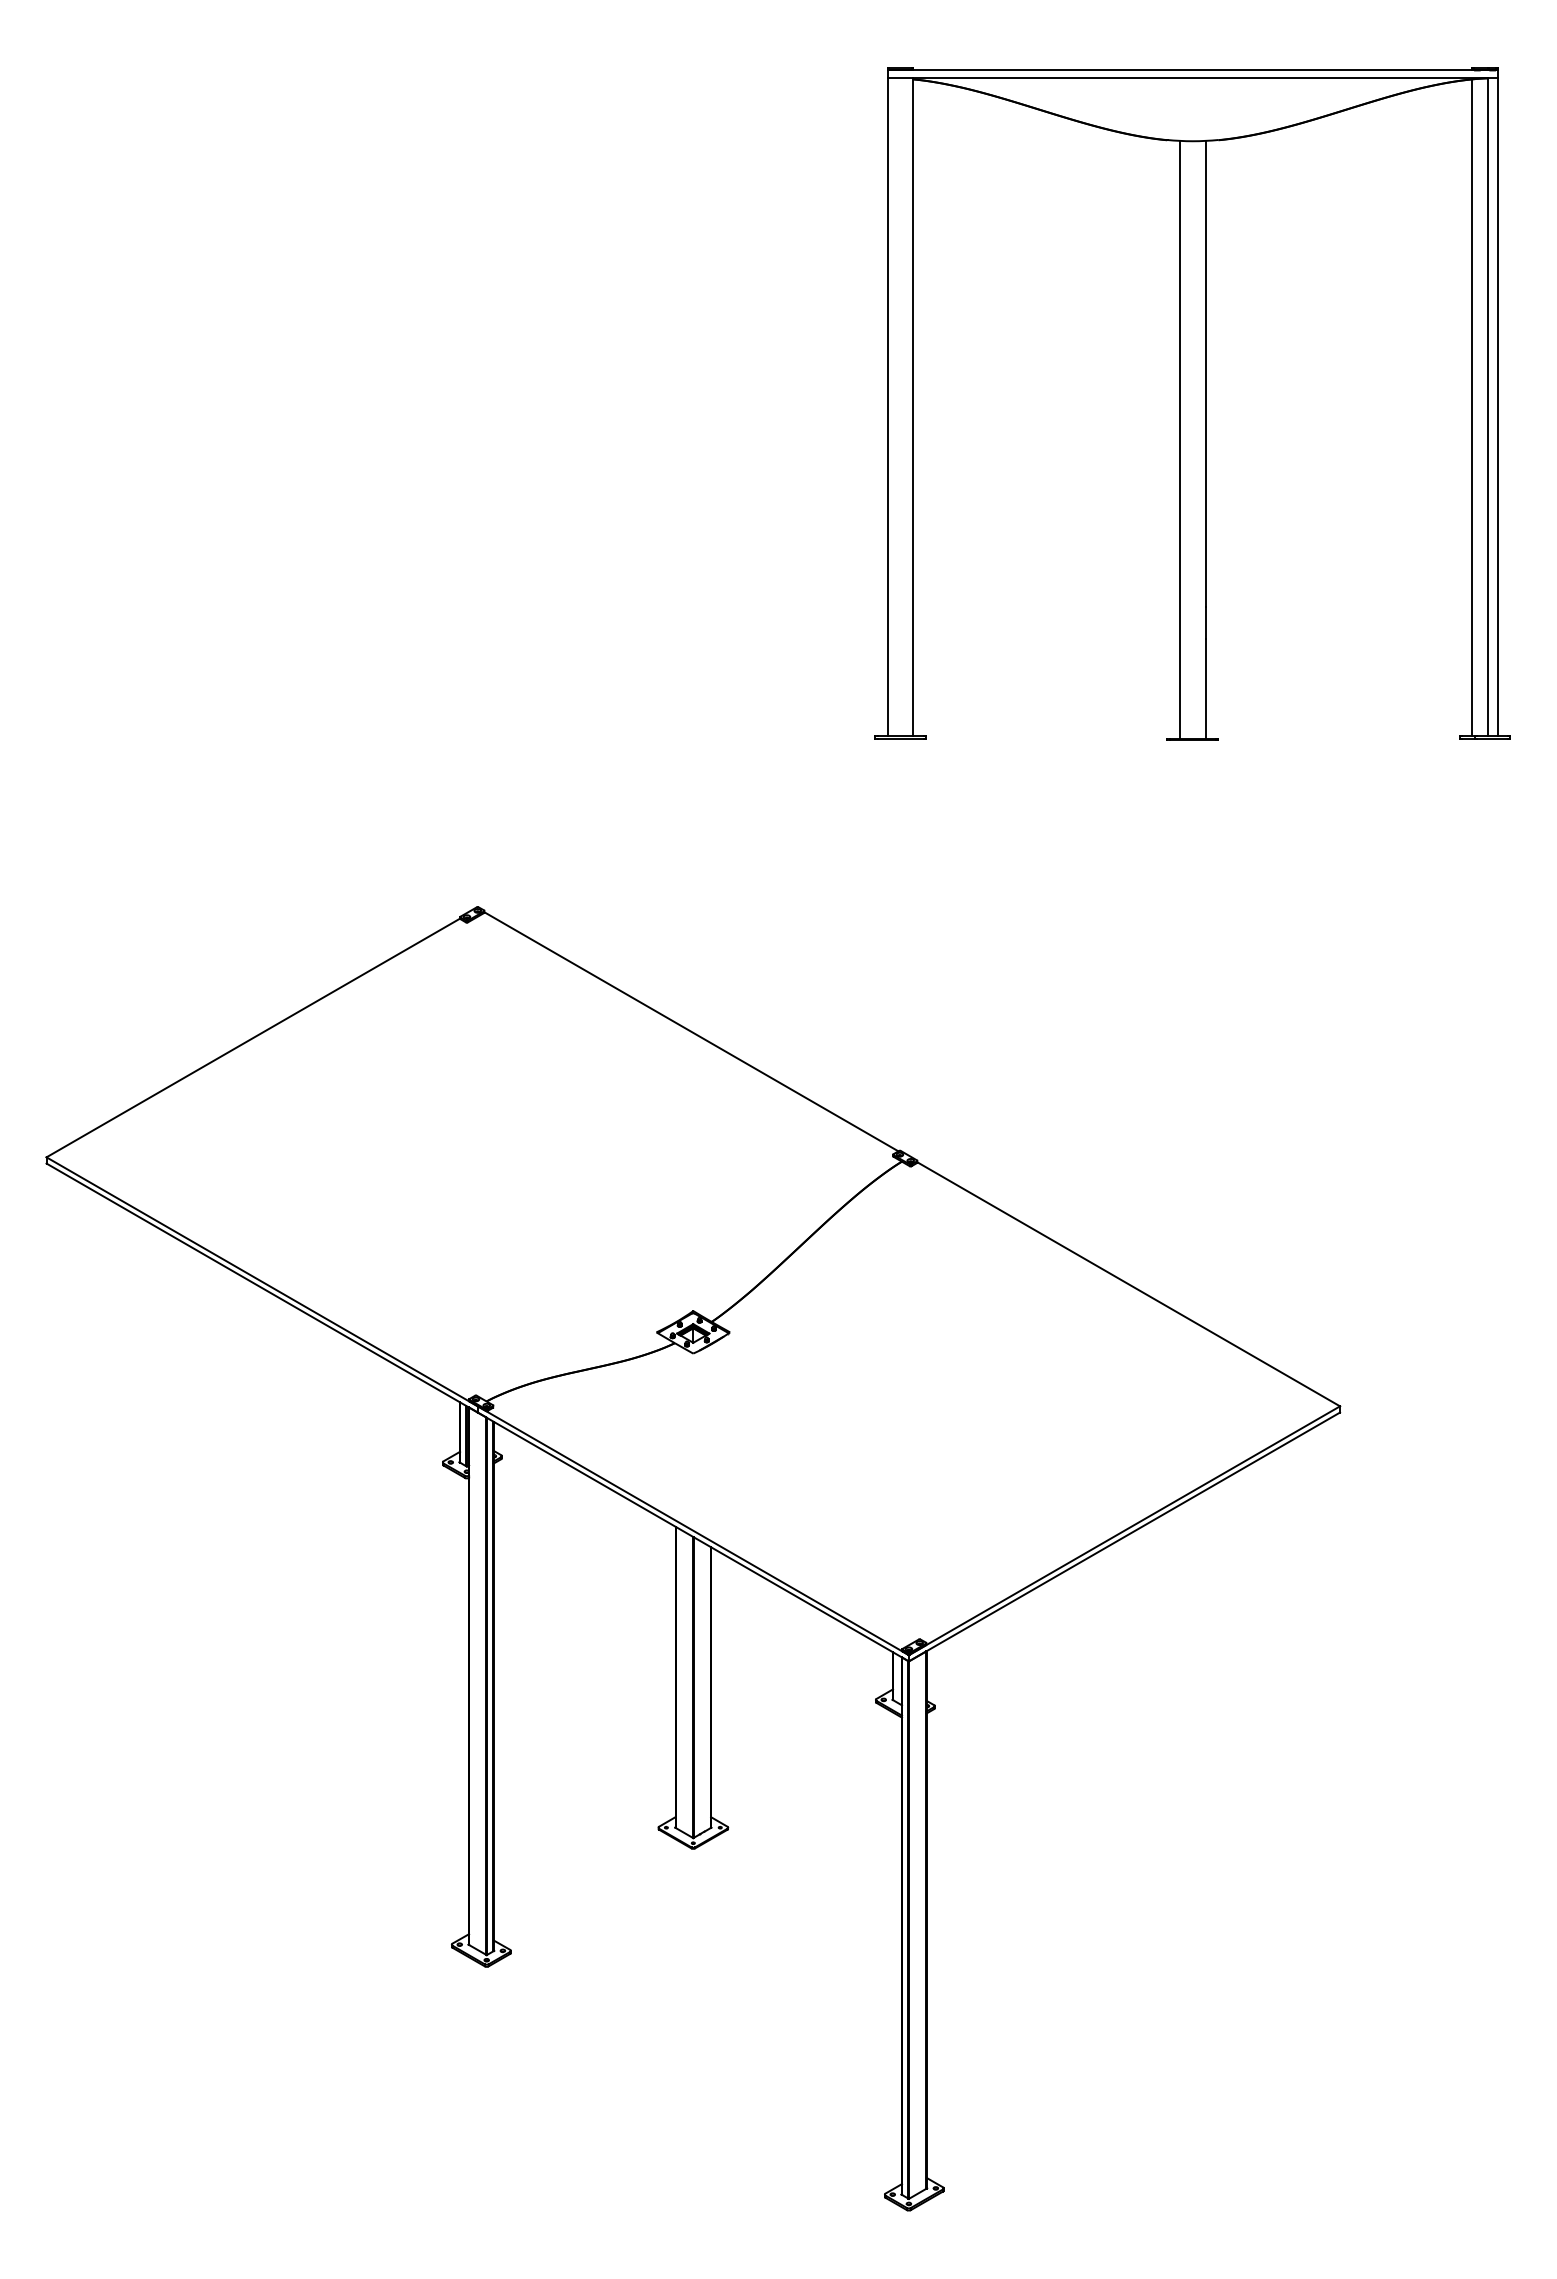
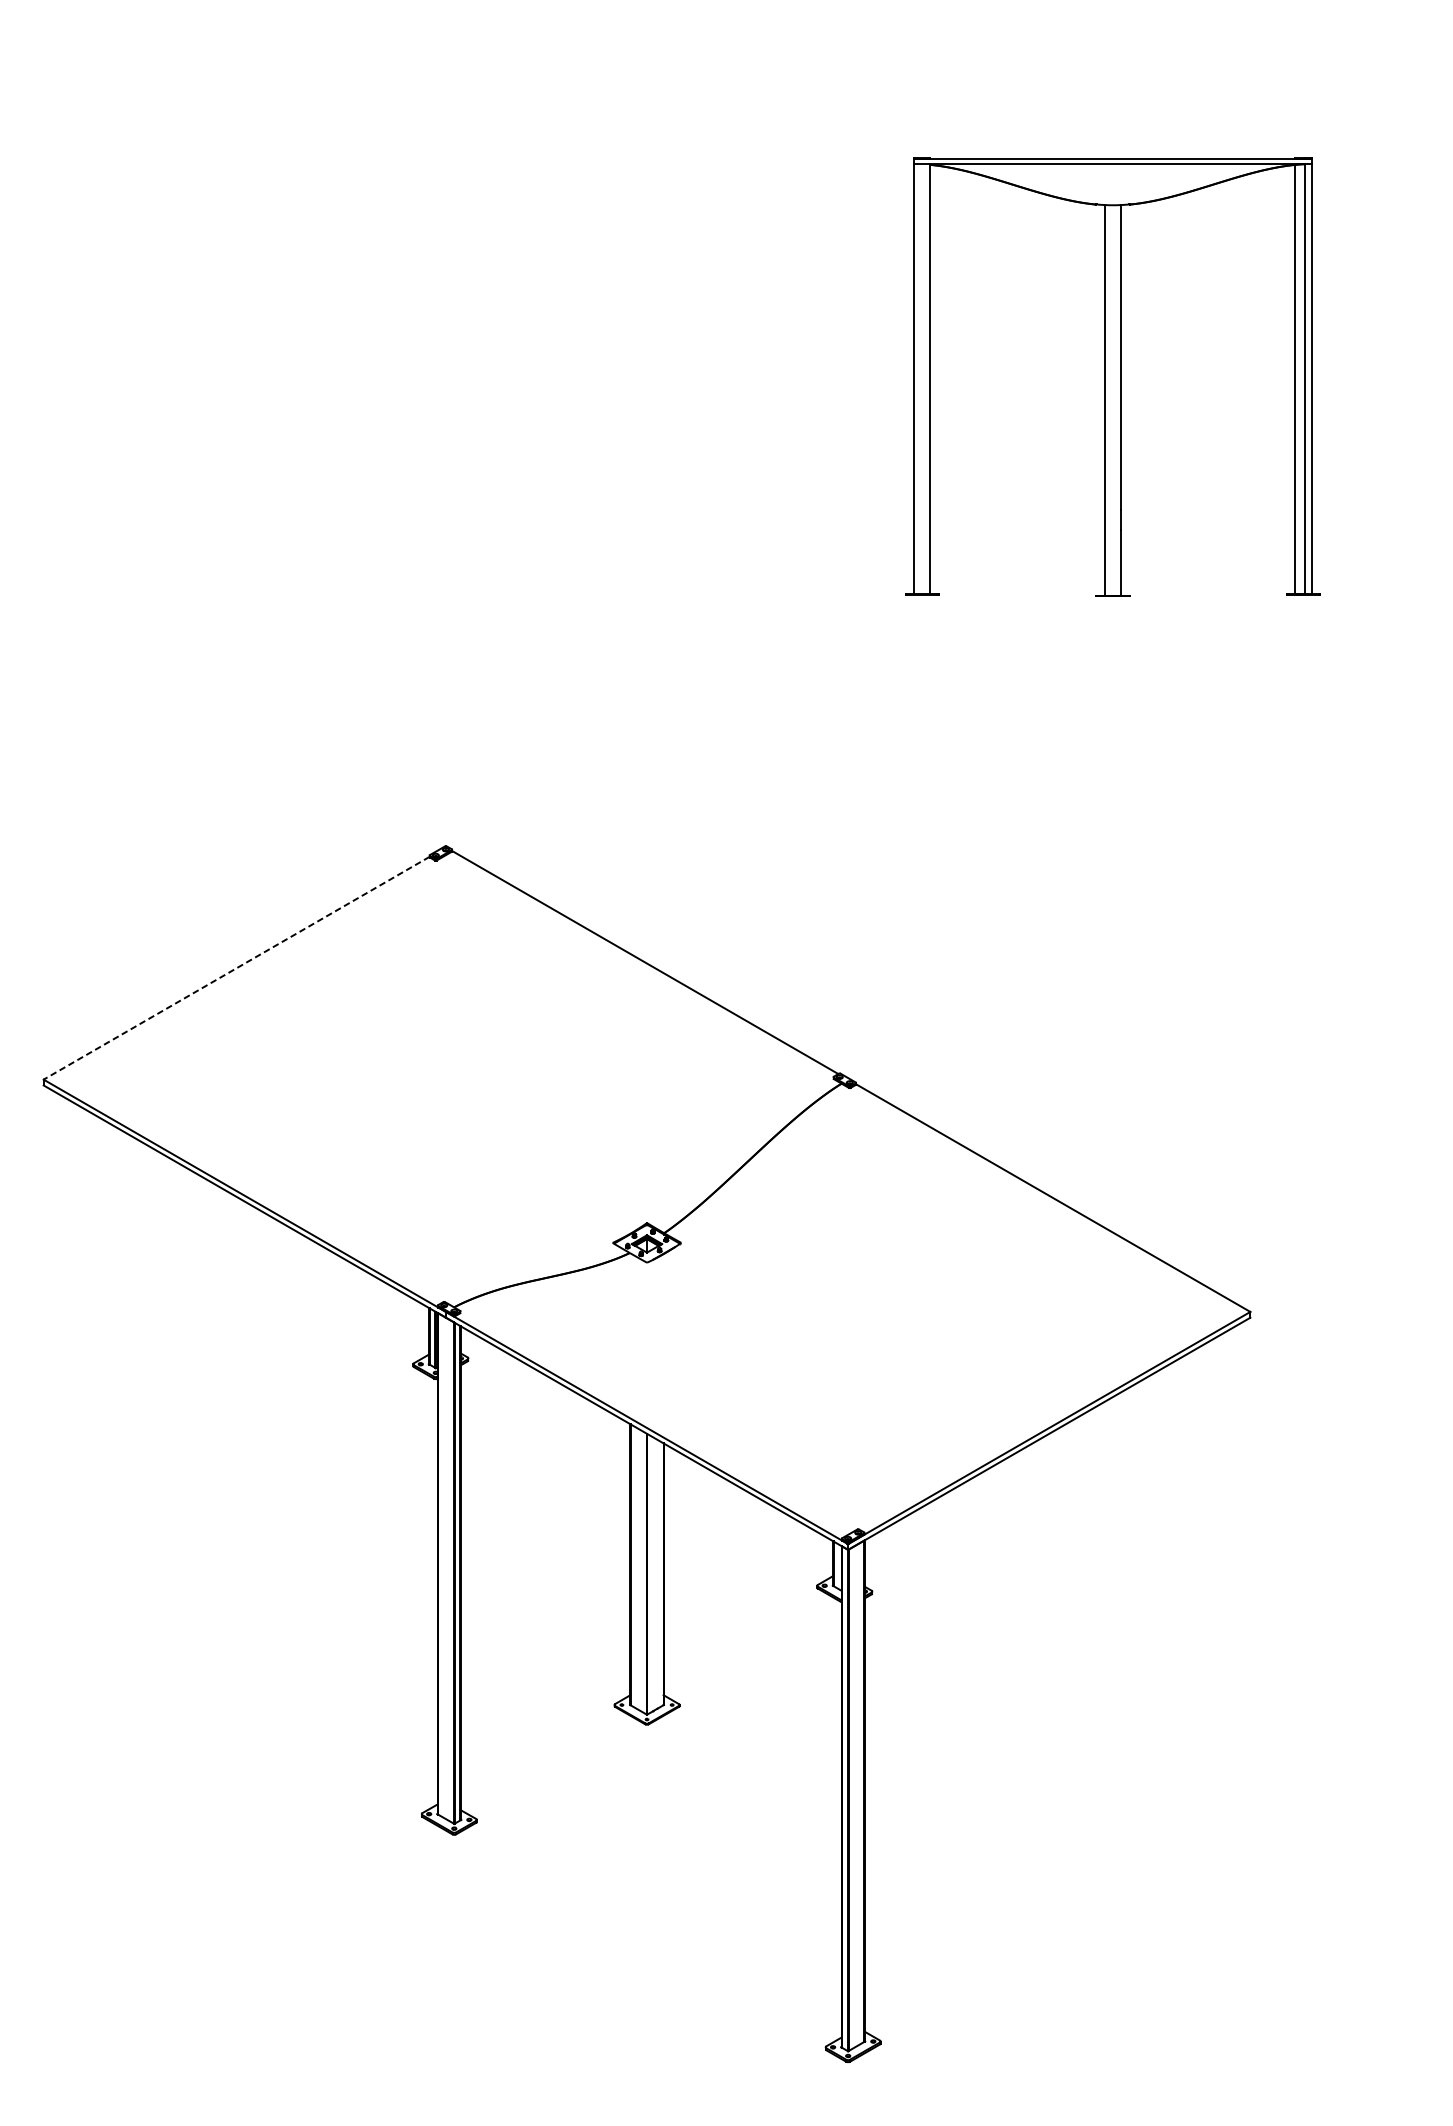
part: (1192, 403) -> (1112, 376), size x0.7
line: (253, 1037) -> (236, 967), solid -> dashed

